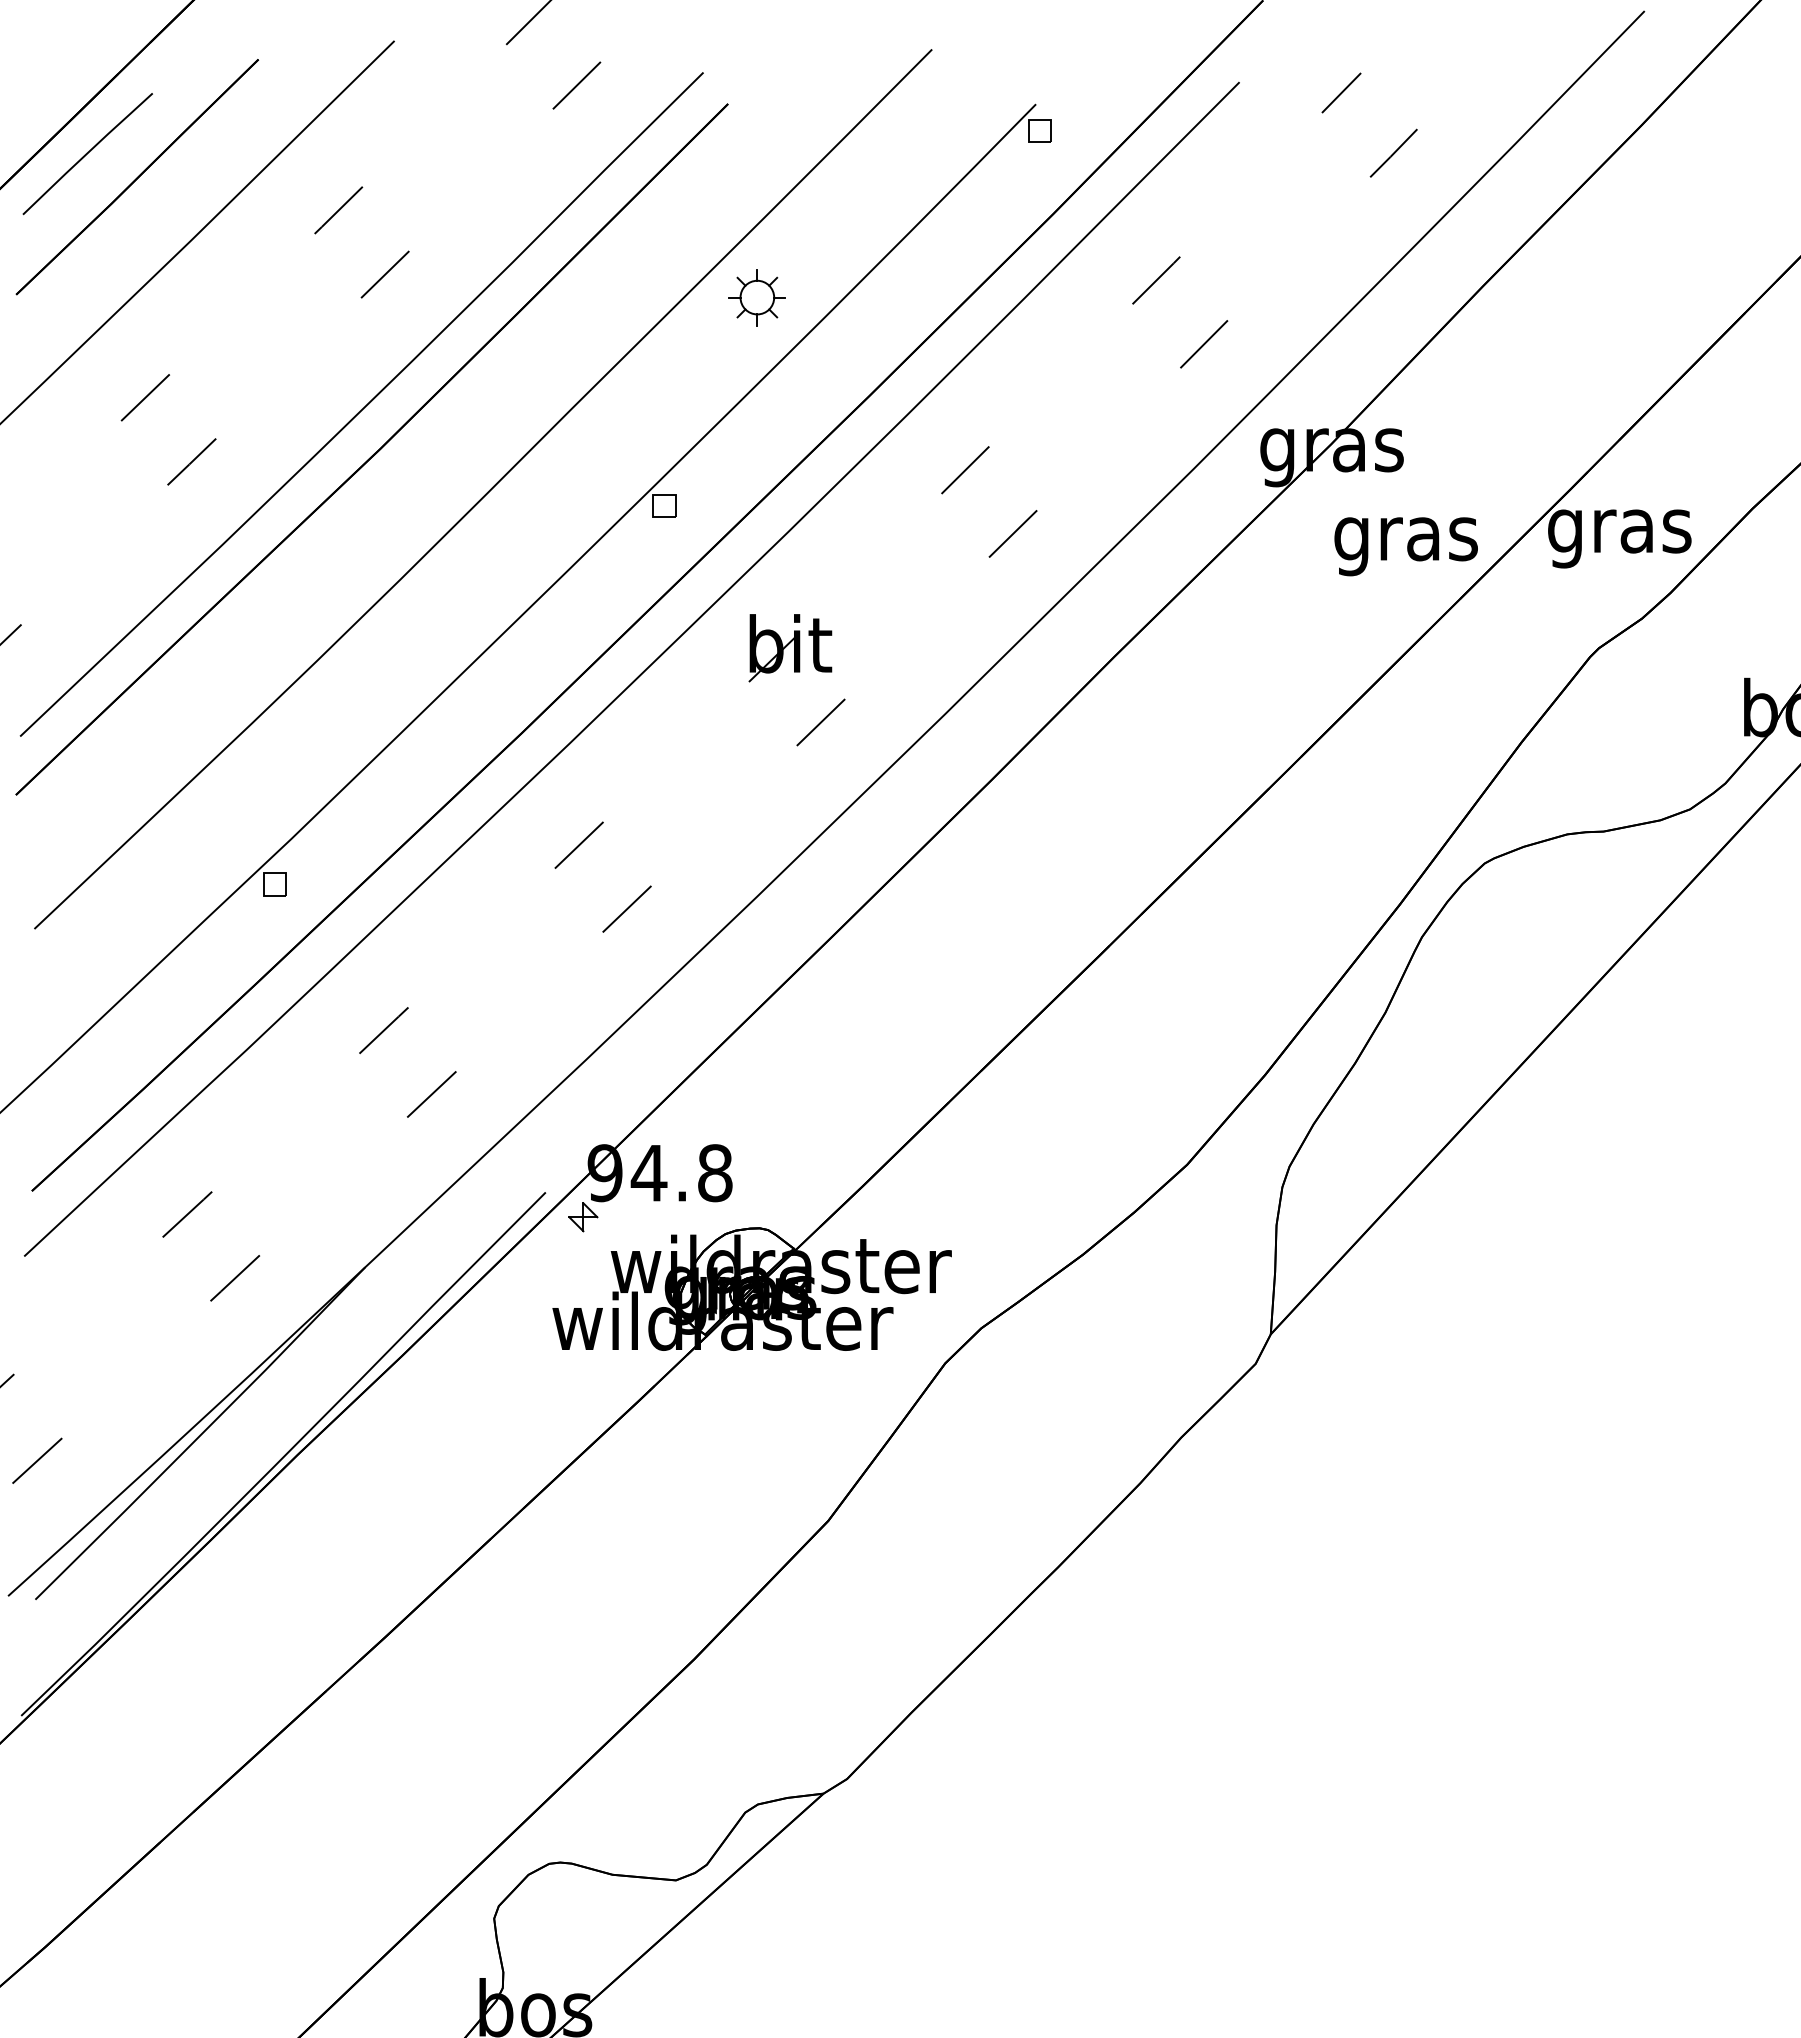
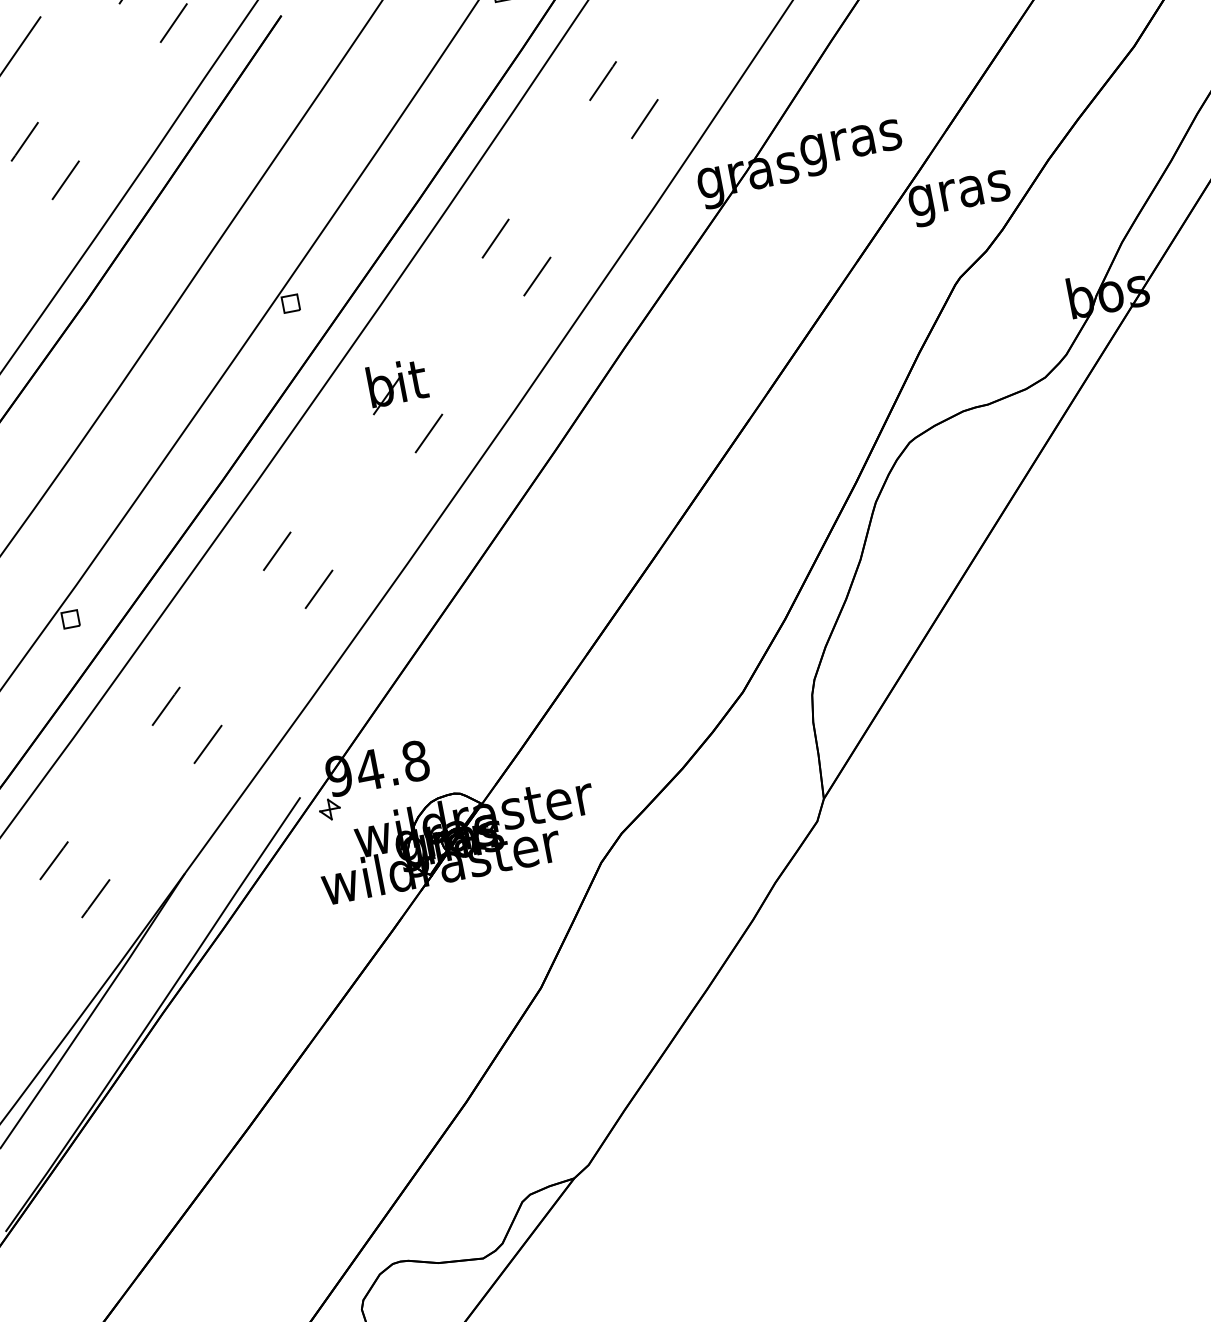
part: (756, 297) -> (327, 146), removed
text: (1405, 546) -> (851, 148), moved

